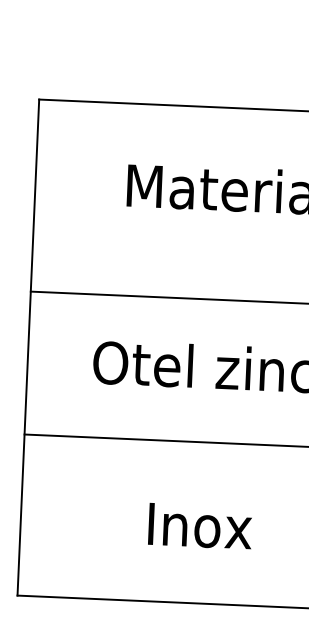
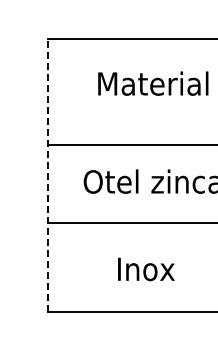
line: (28, 347) -> (47, 175), solid -> dashed

